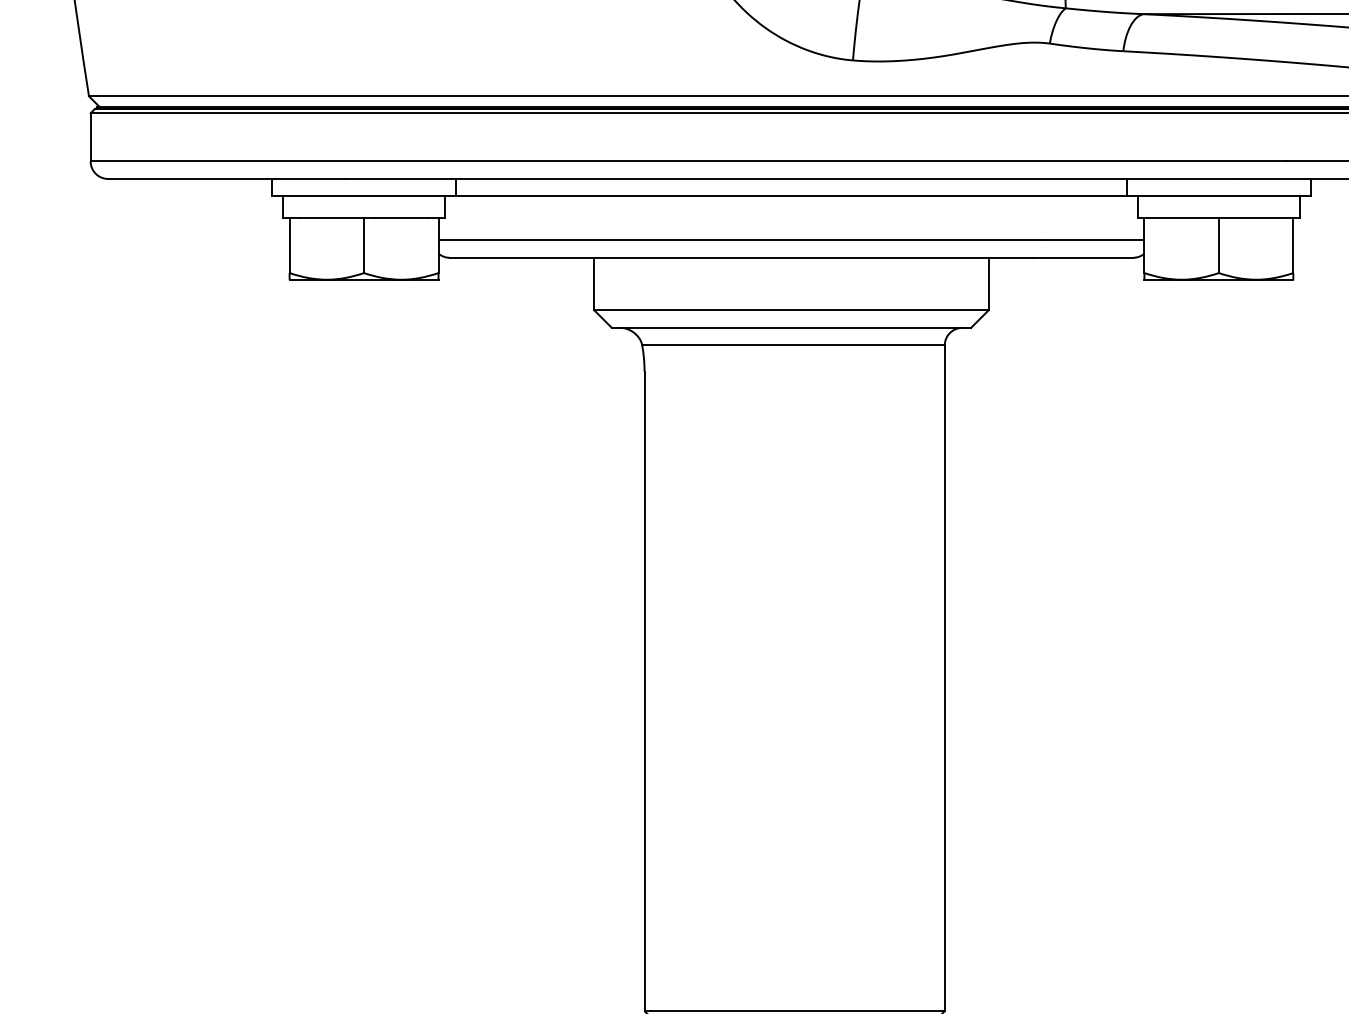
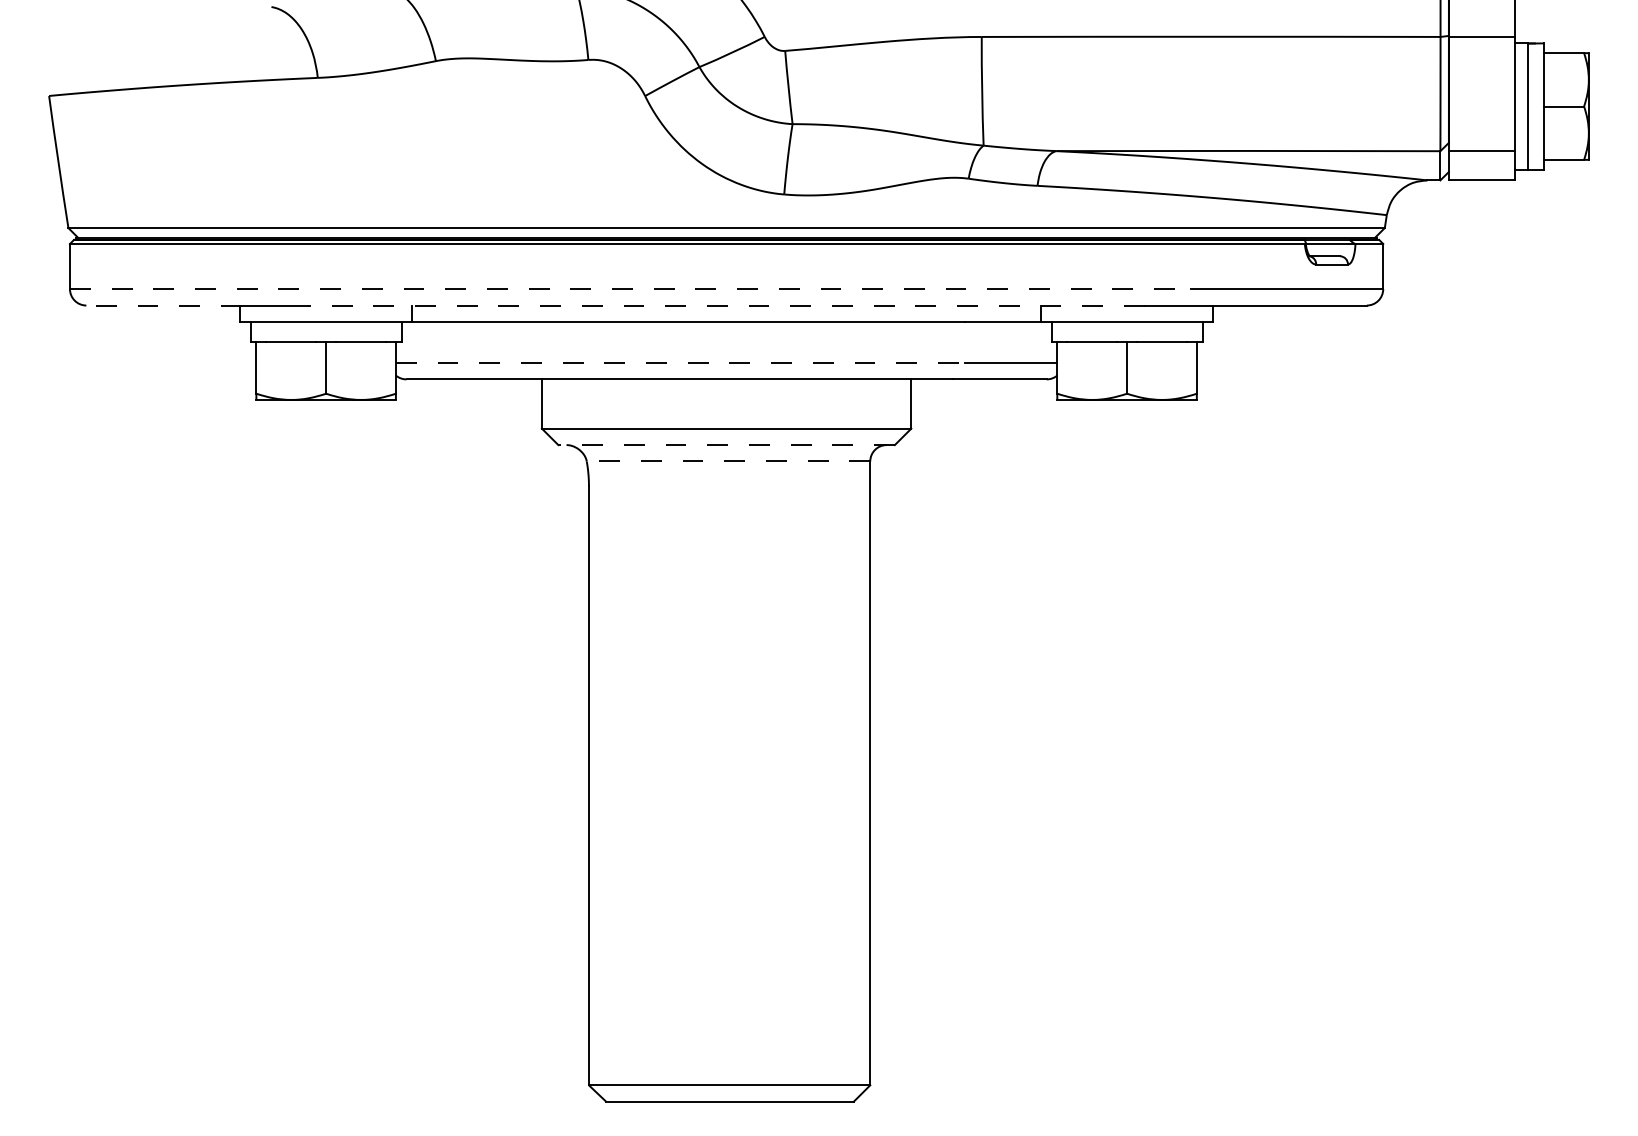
line: (688, 161) -> (630, 289), solid -> dashed
line: (191, 178) -> (164, 305), solid -> dashed
line: (791, 178) -> (726, 305), solid -> dashed
line: (742, 240) -> (680, 363), solid -> dashed
line: (791, 328) -> (726, 445), solid -> dashed
line: (793, 345) -> (728, 461), solid -> dashed

